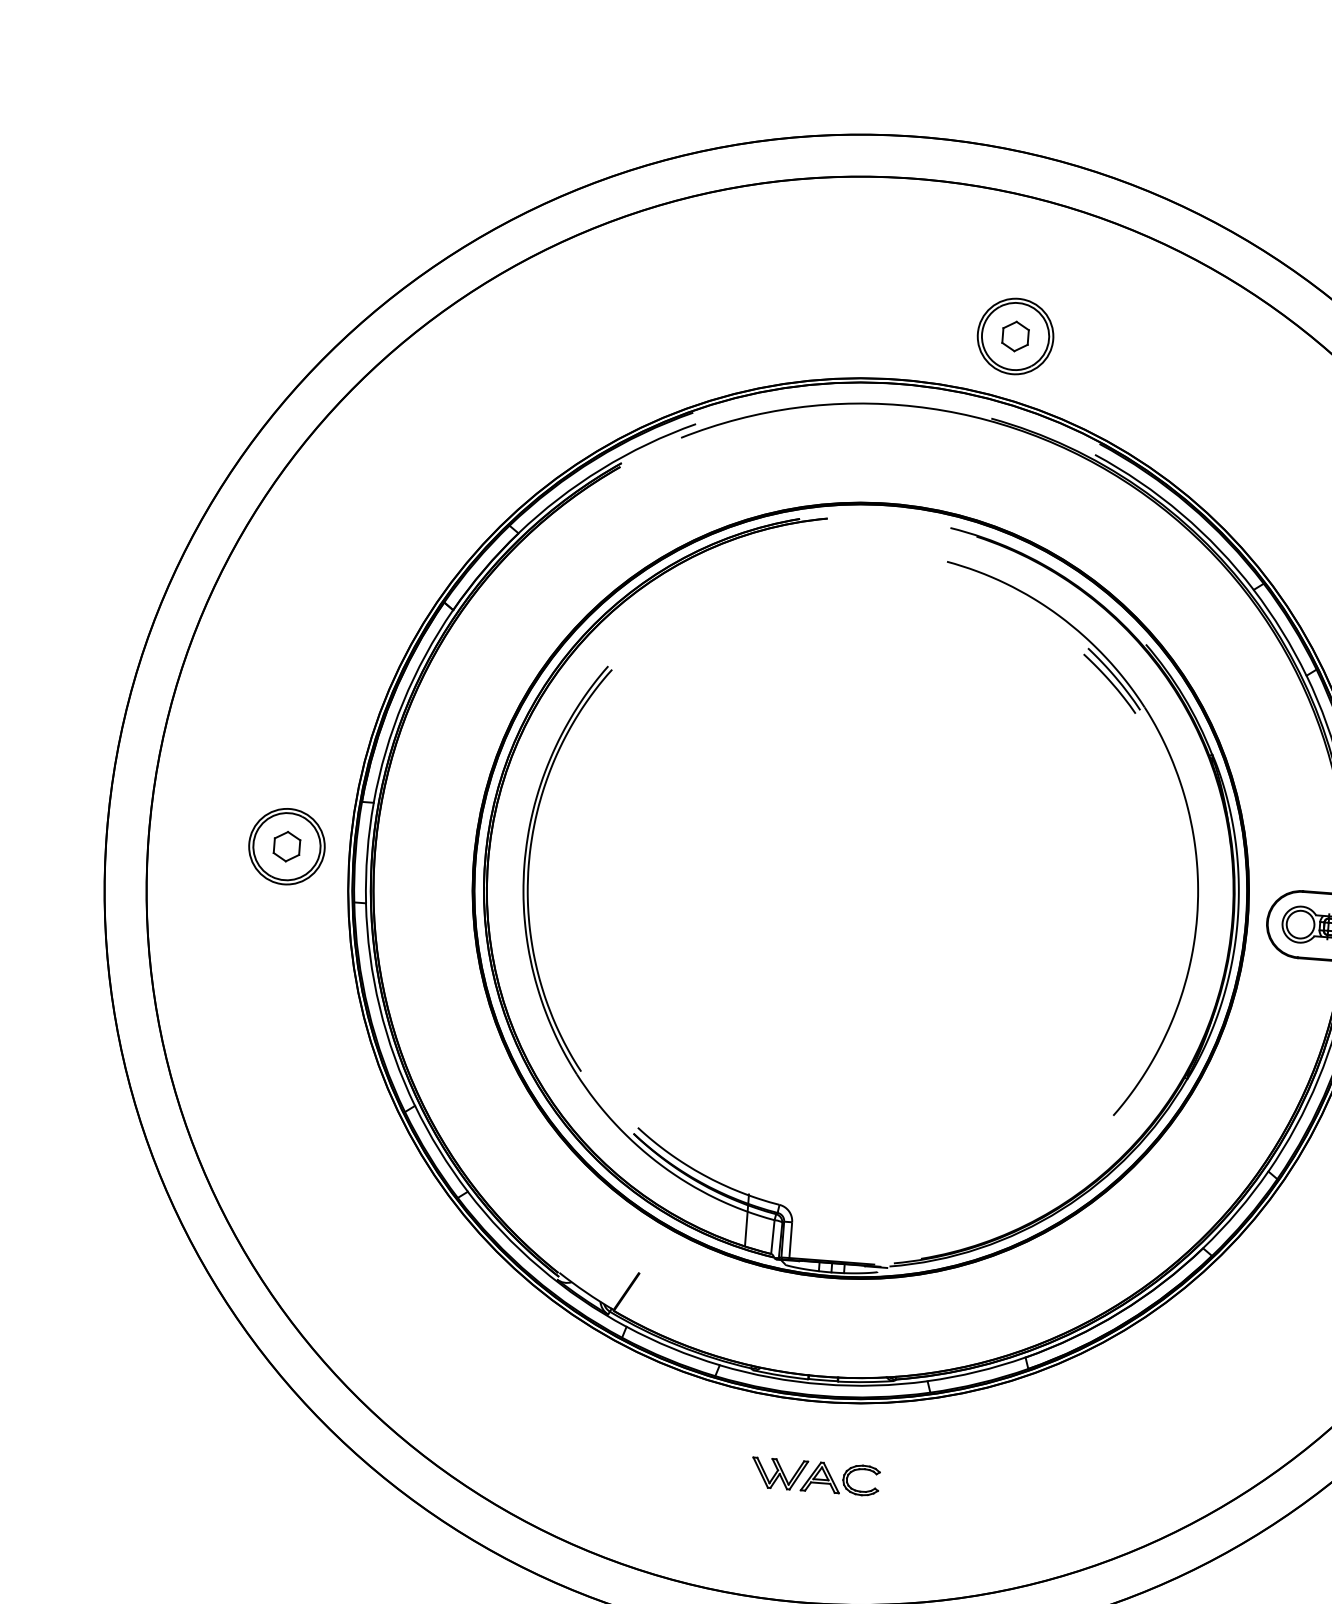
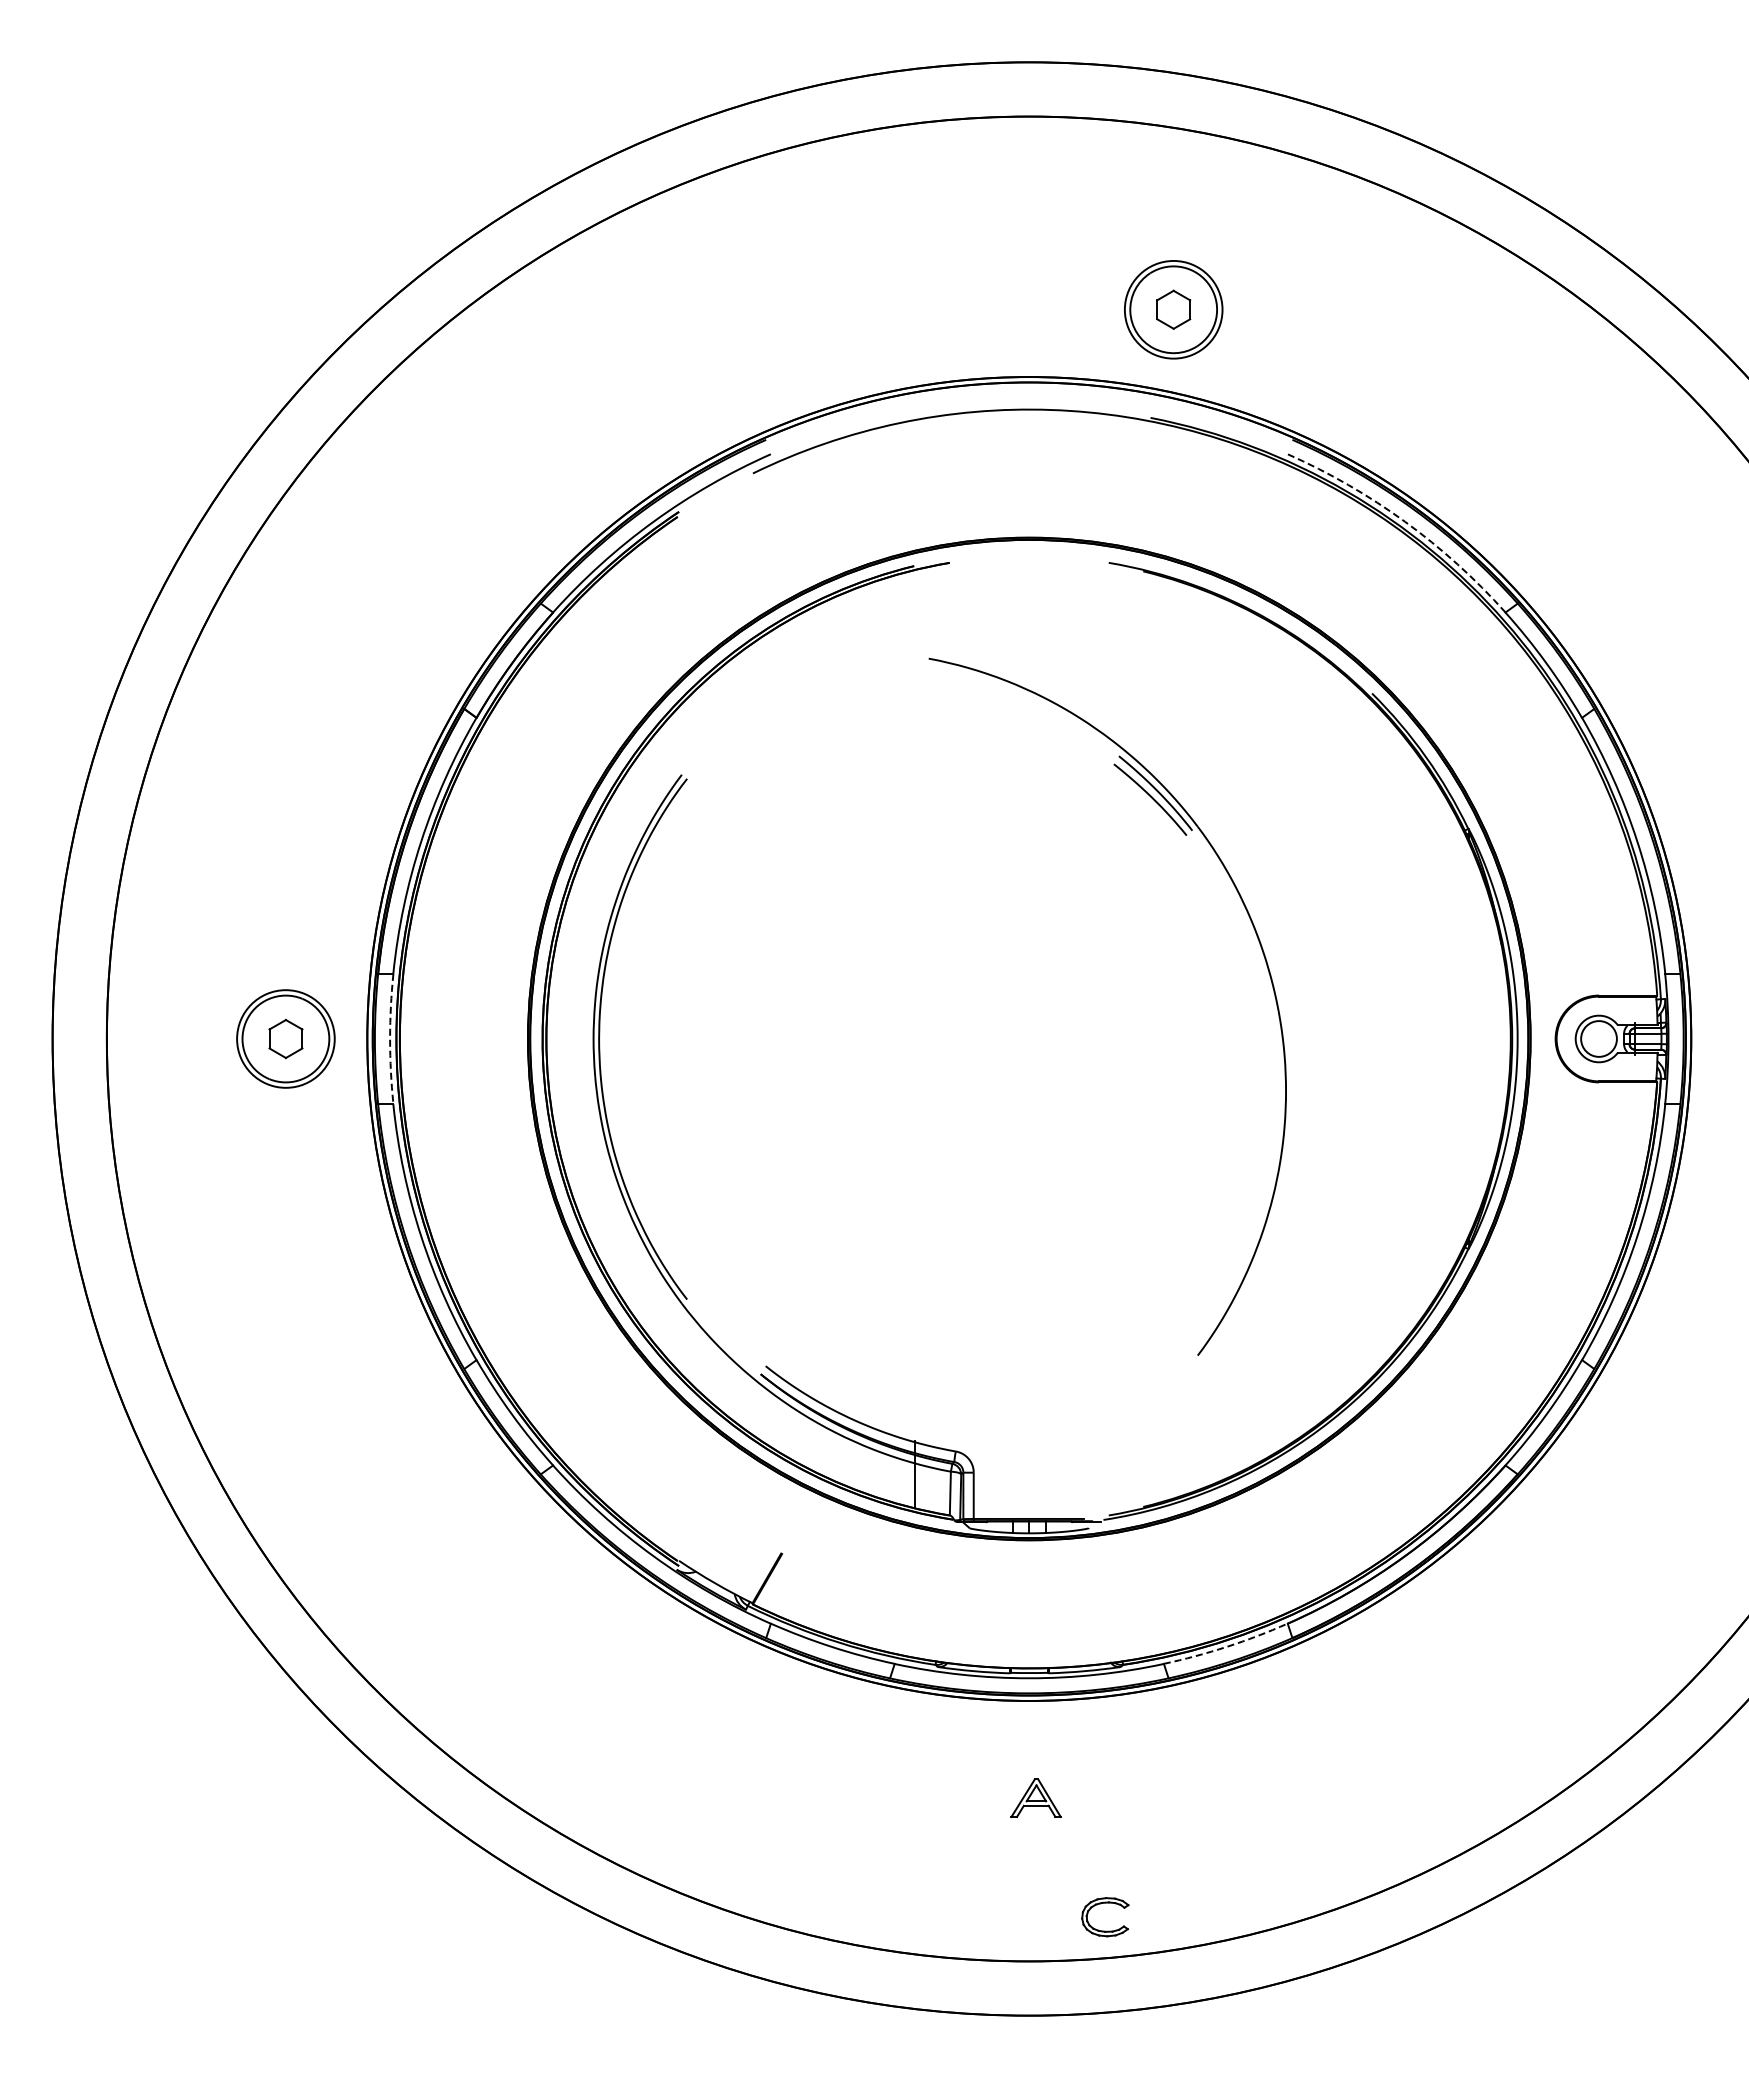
arc: (1181, 513) -> (1405, 521), solid -> dashed
part: (1187, 809) -> (1262, 953), moved
arc: (367, 853) -> (390, 1039), solid -> dashed
arc: (976, 1371) -> (1226, 1646), solid -> dashed
part: (779, 1473) -> (982, 1797), removed
part: (860, 1490) -> (1105, 1930), moved

